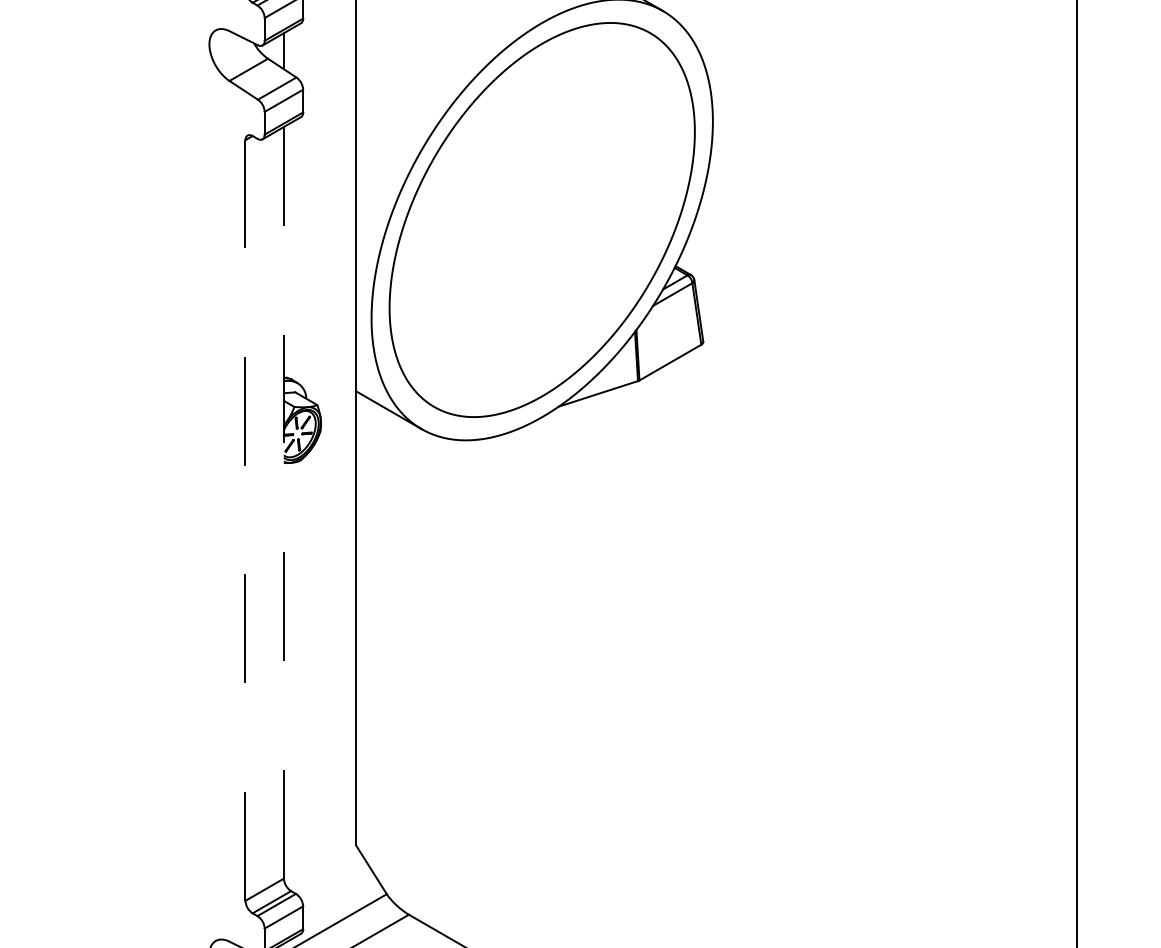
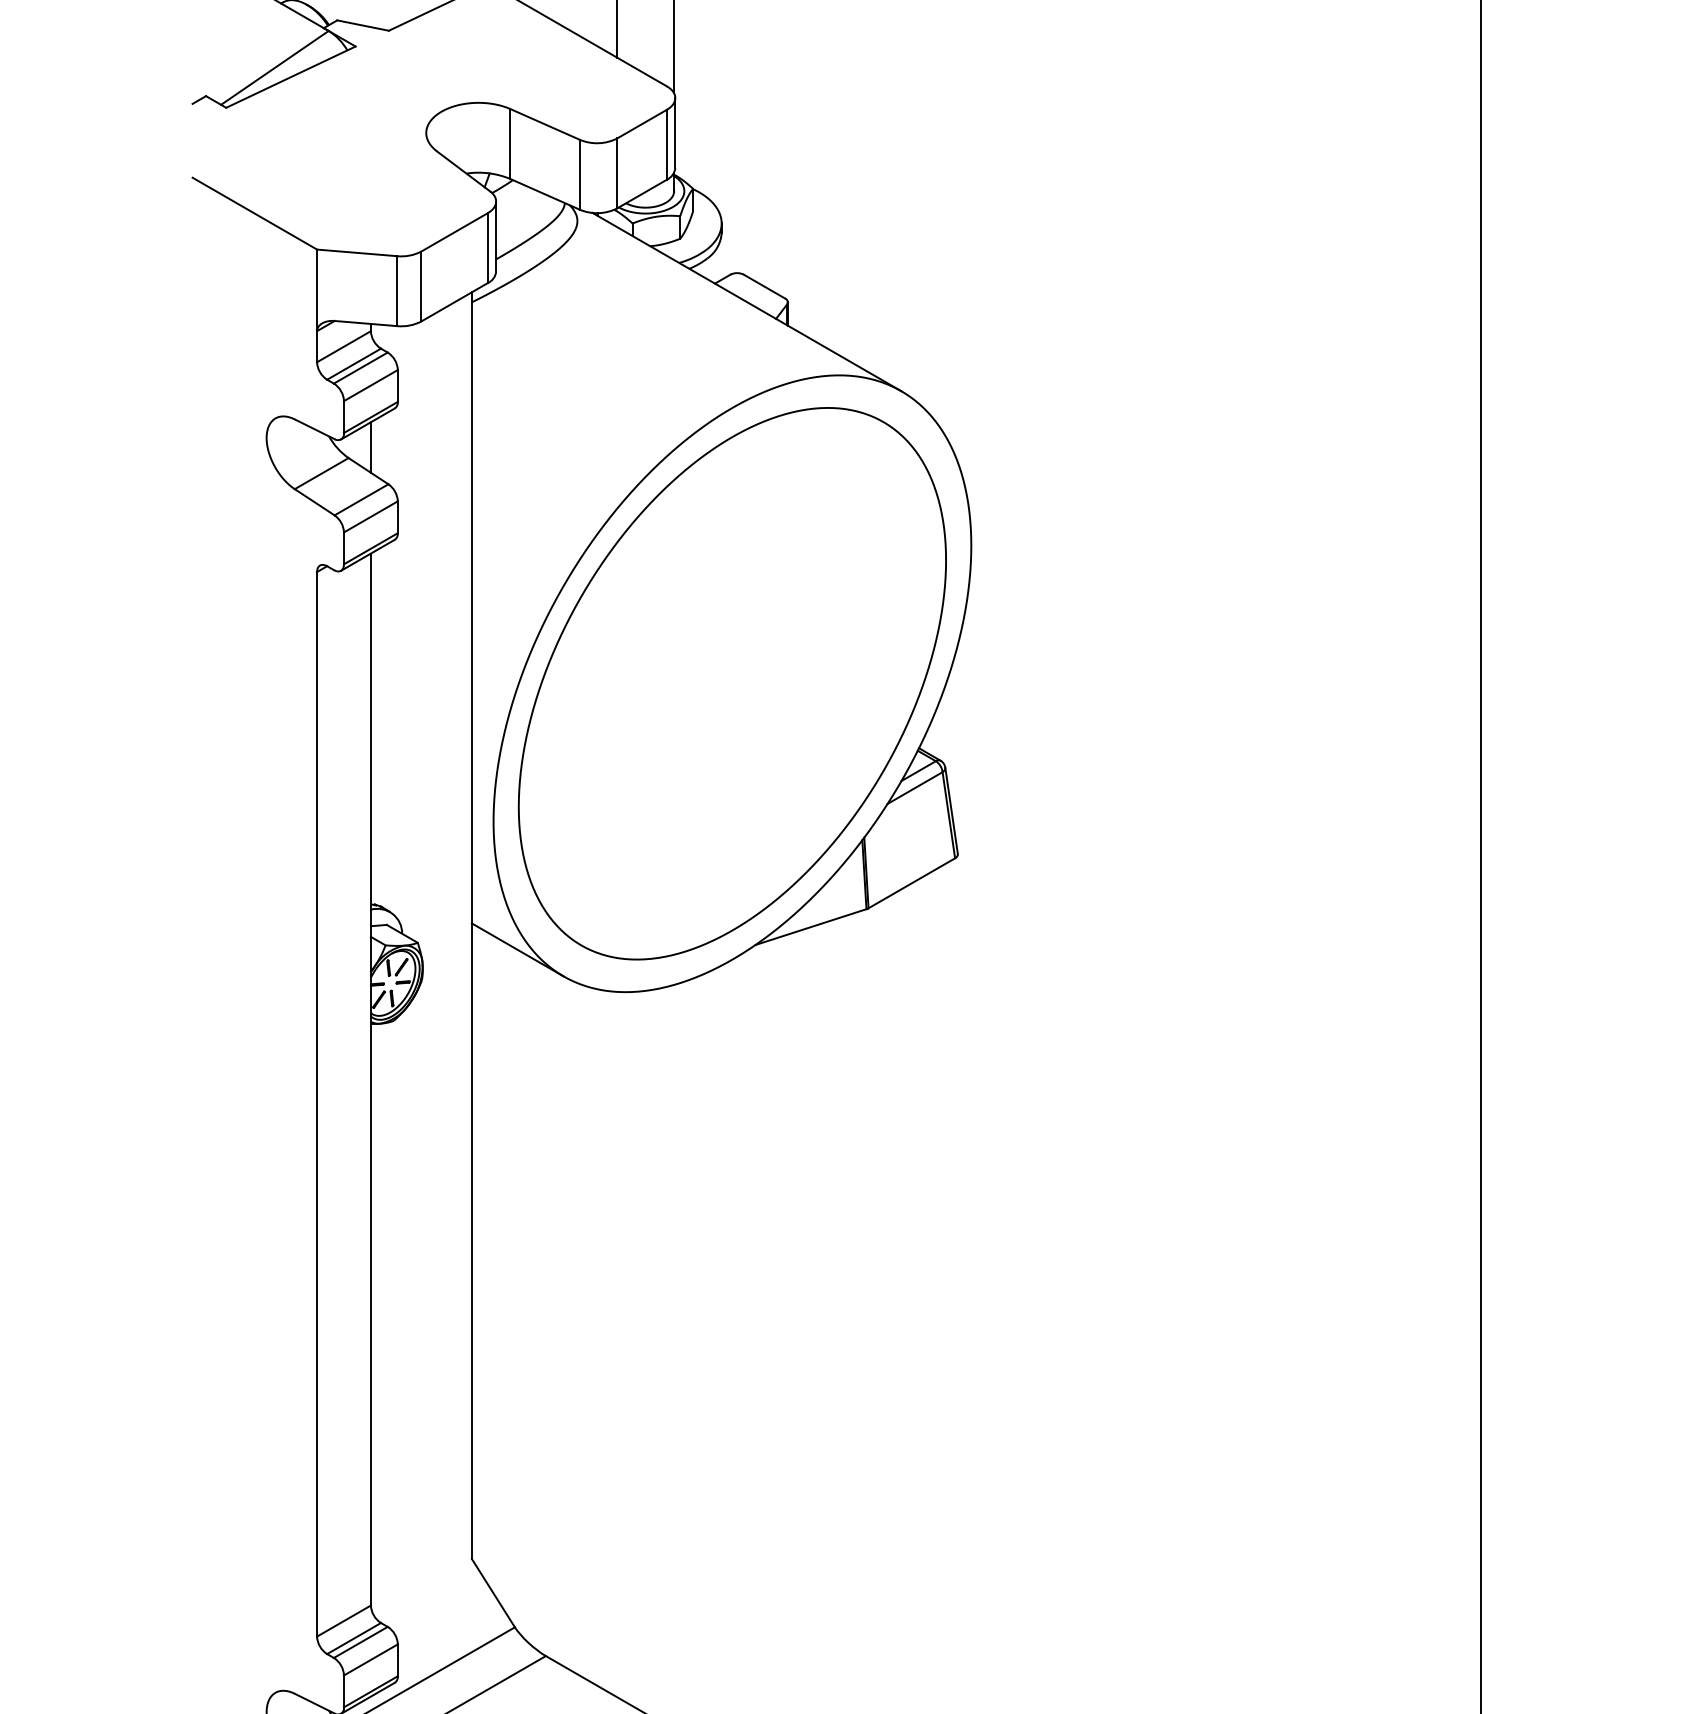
line: (283, 502) -> (370, 1079), dashed -> solid
line: (245, 519) -> (317, 1103), dashed -> solid

